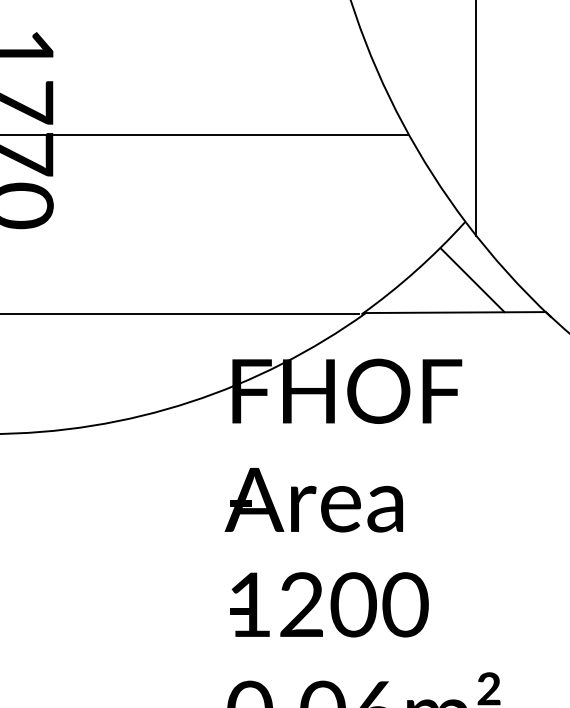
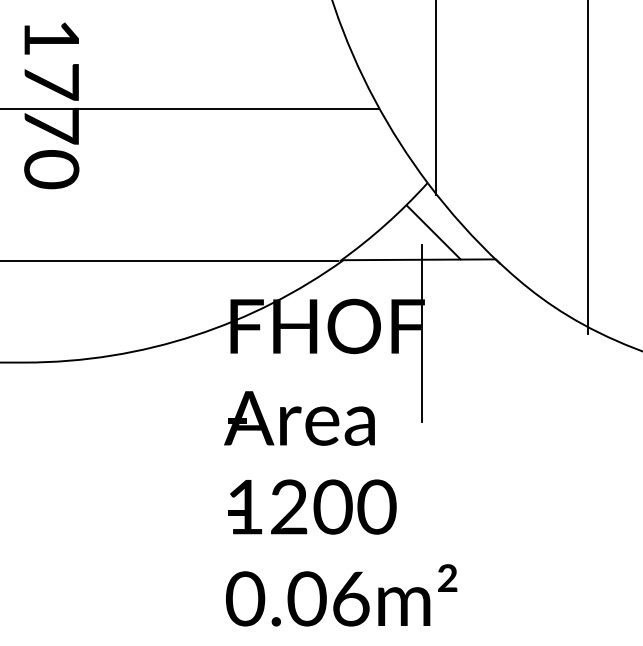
line: (458, 399) -> (421, 333), added

